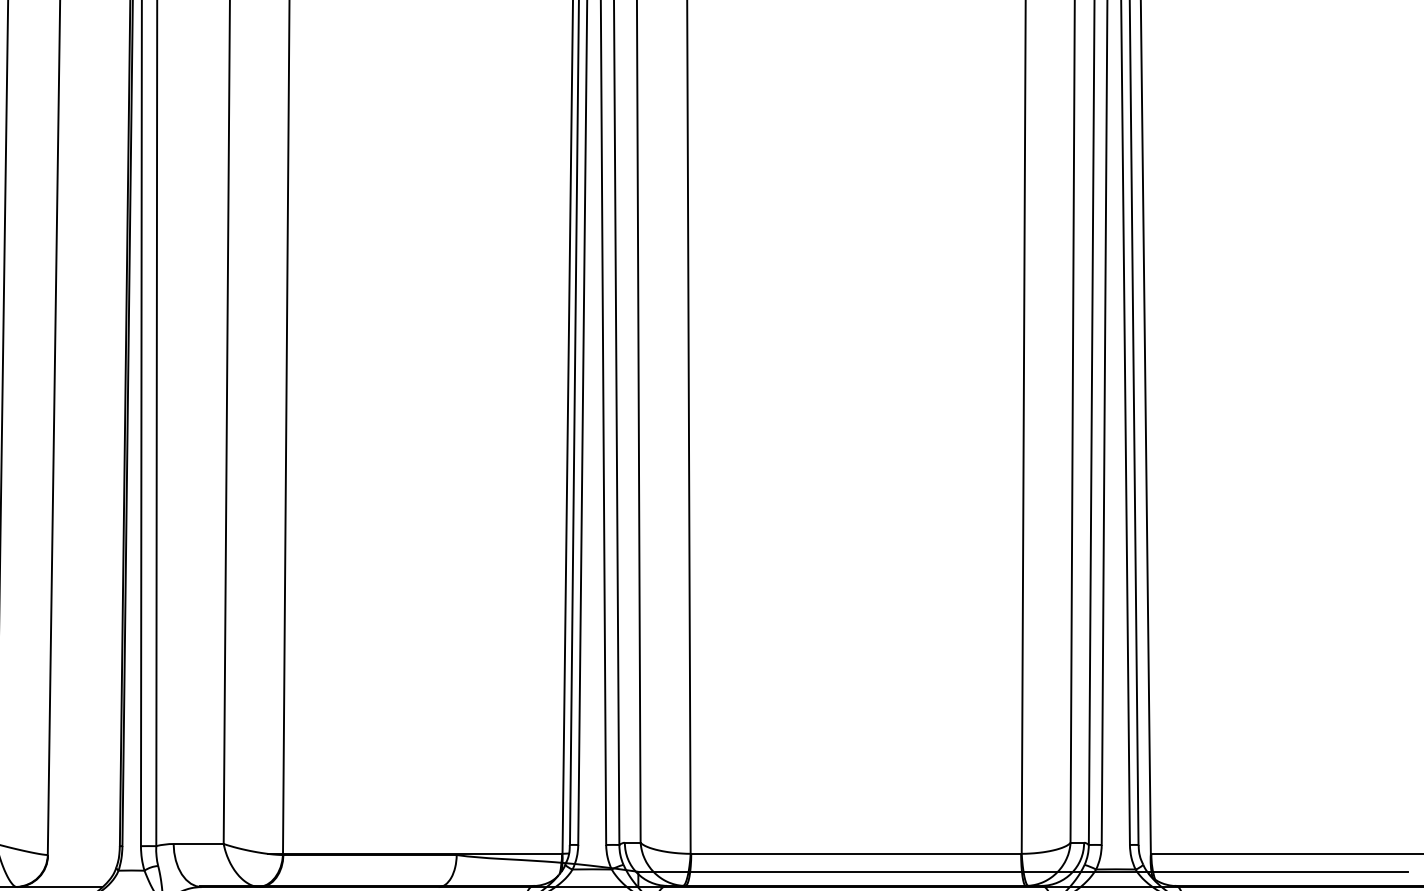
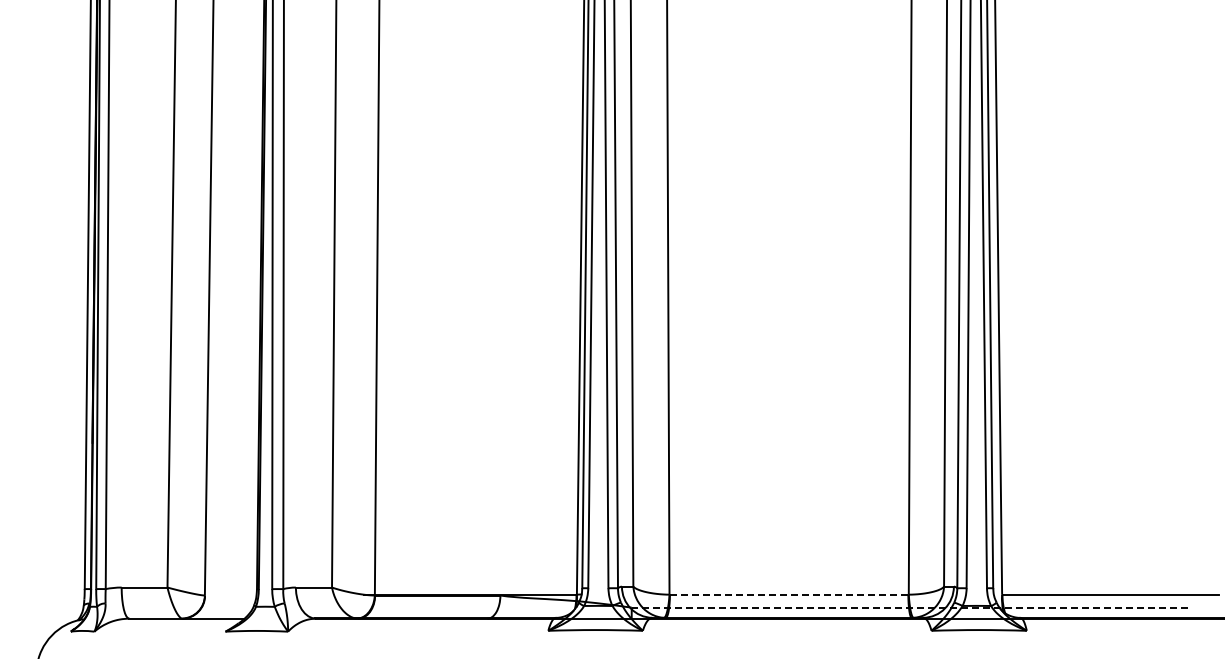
line: (855, 853) -> (788, 594), solid -> dashed
line: (1022, 871) -> (909, 607), solid -> dashed

